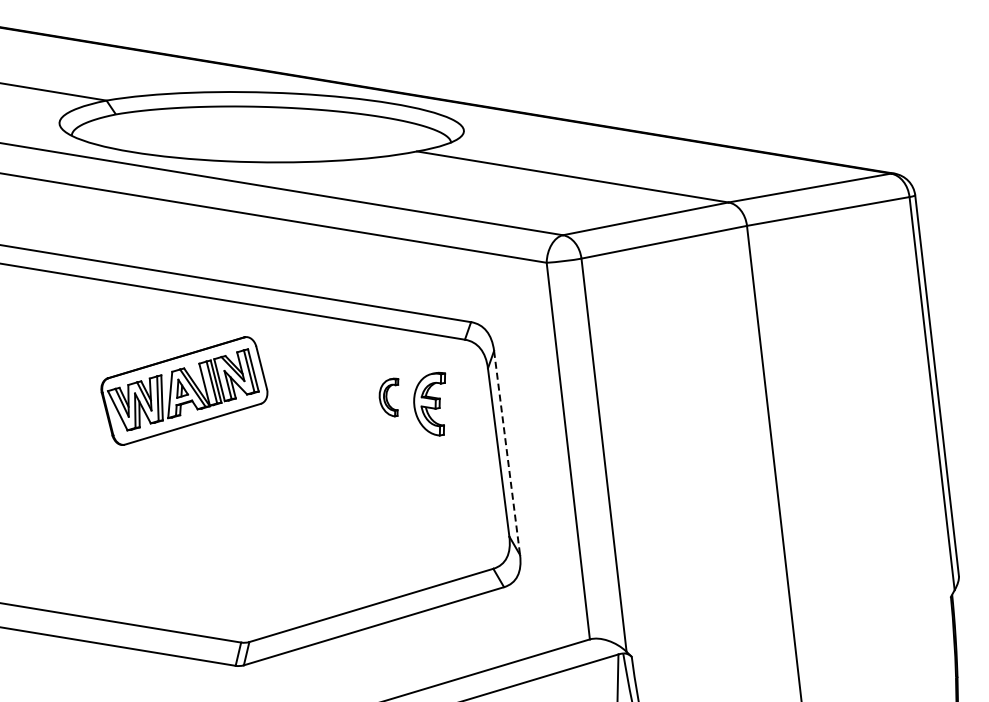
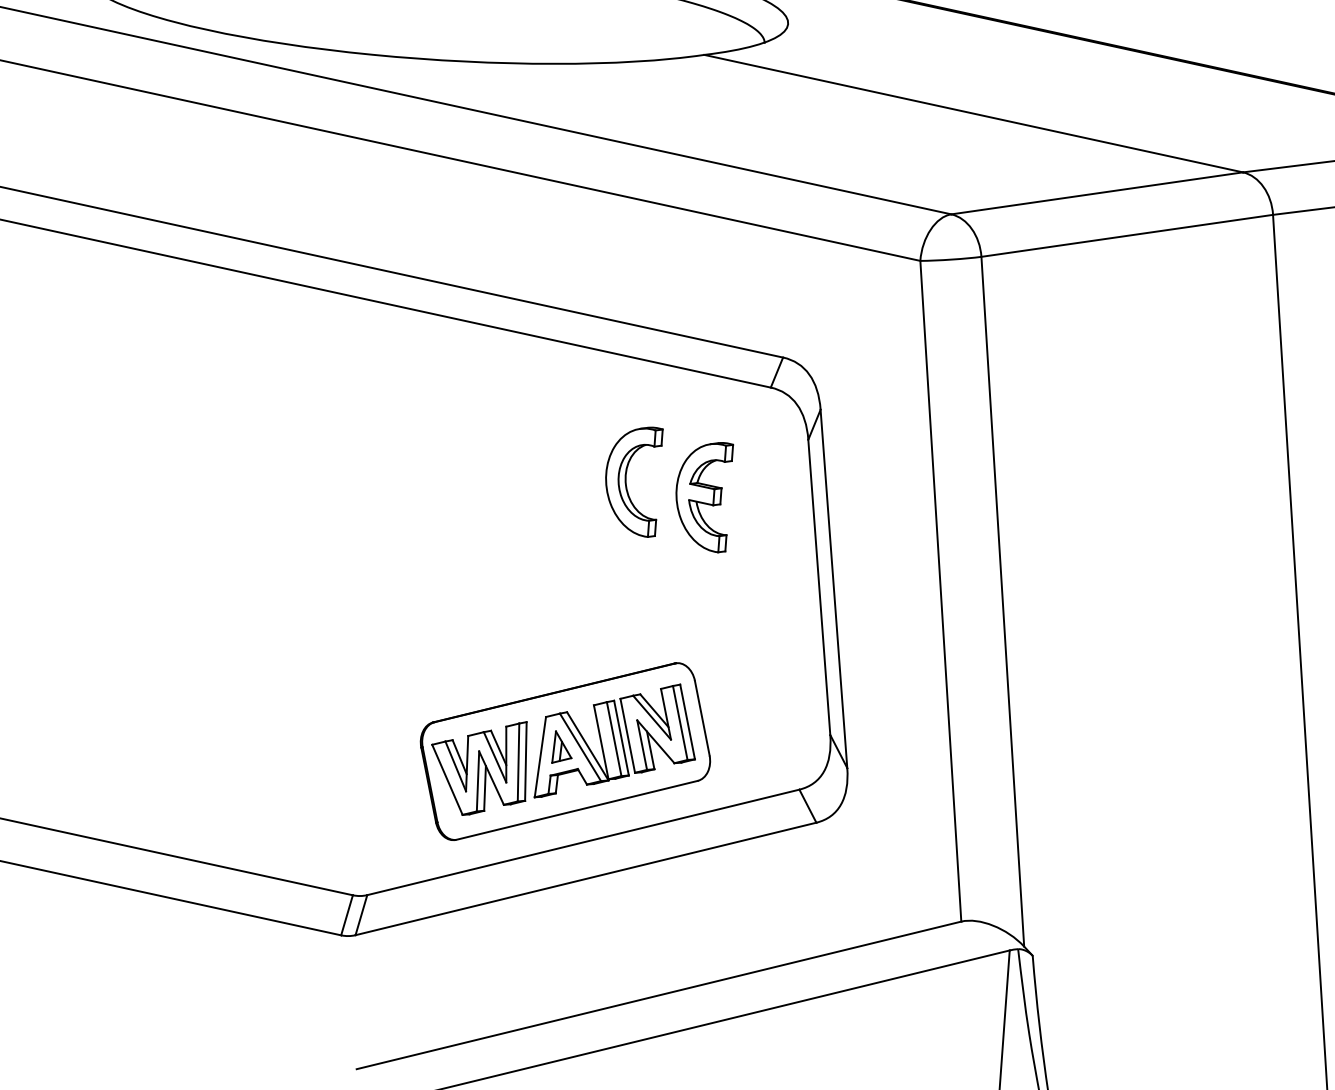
part: (184, 390) -> (565, 750), moved
part: (388, 397) -> (632, 481), size x1.67
line: (507, 452) -> (834, 588), dashed -> solid

